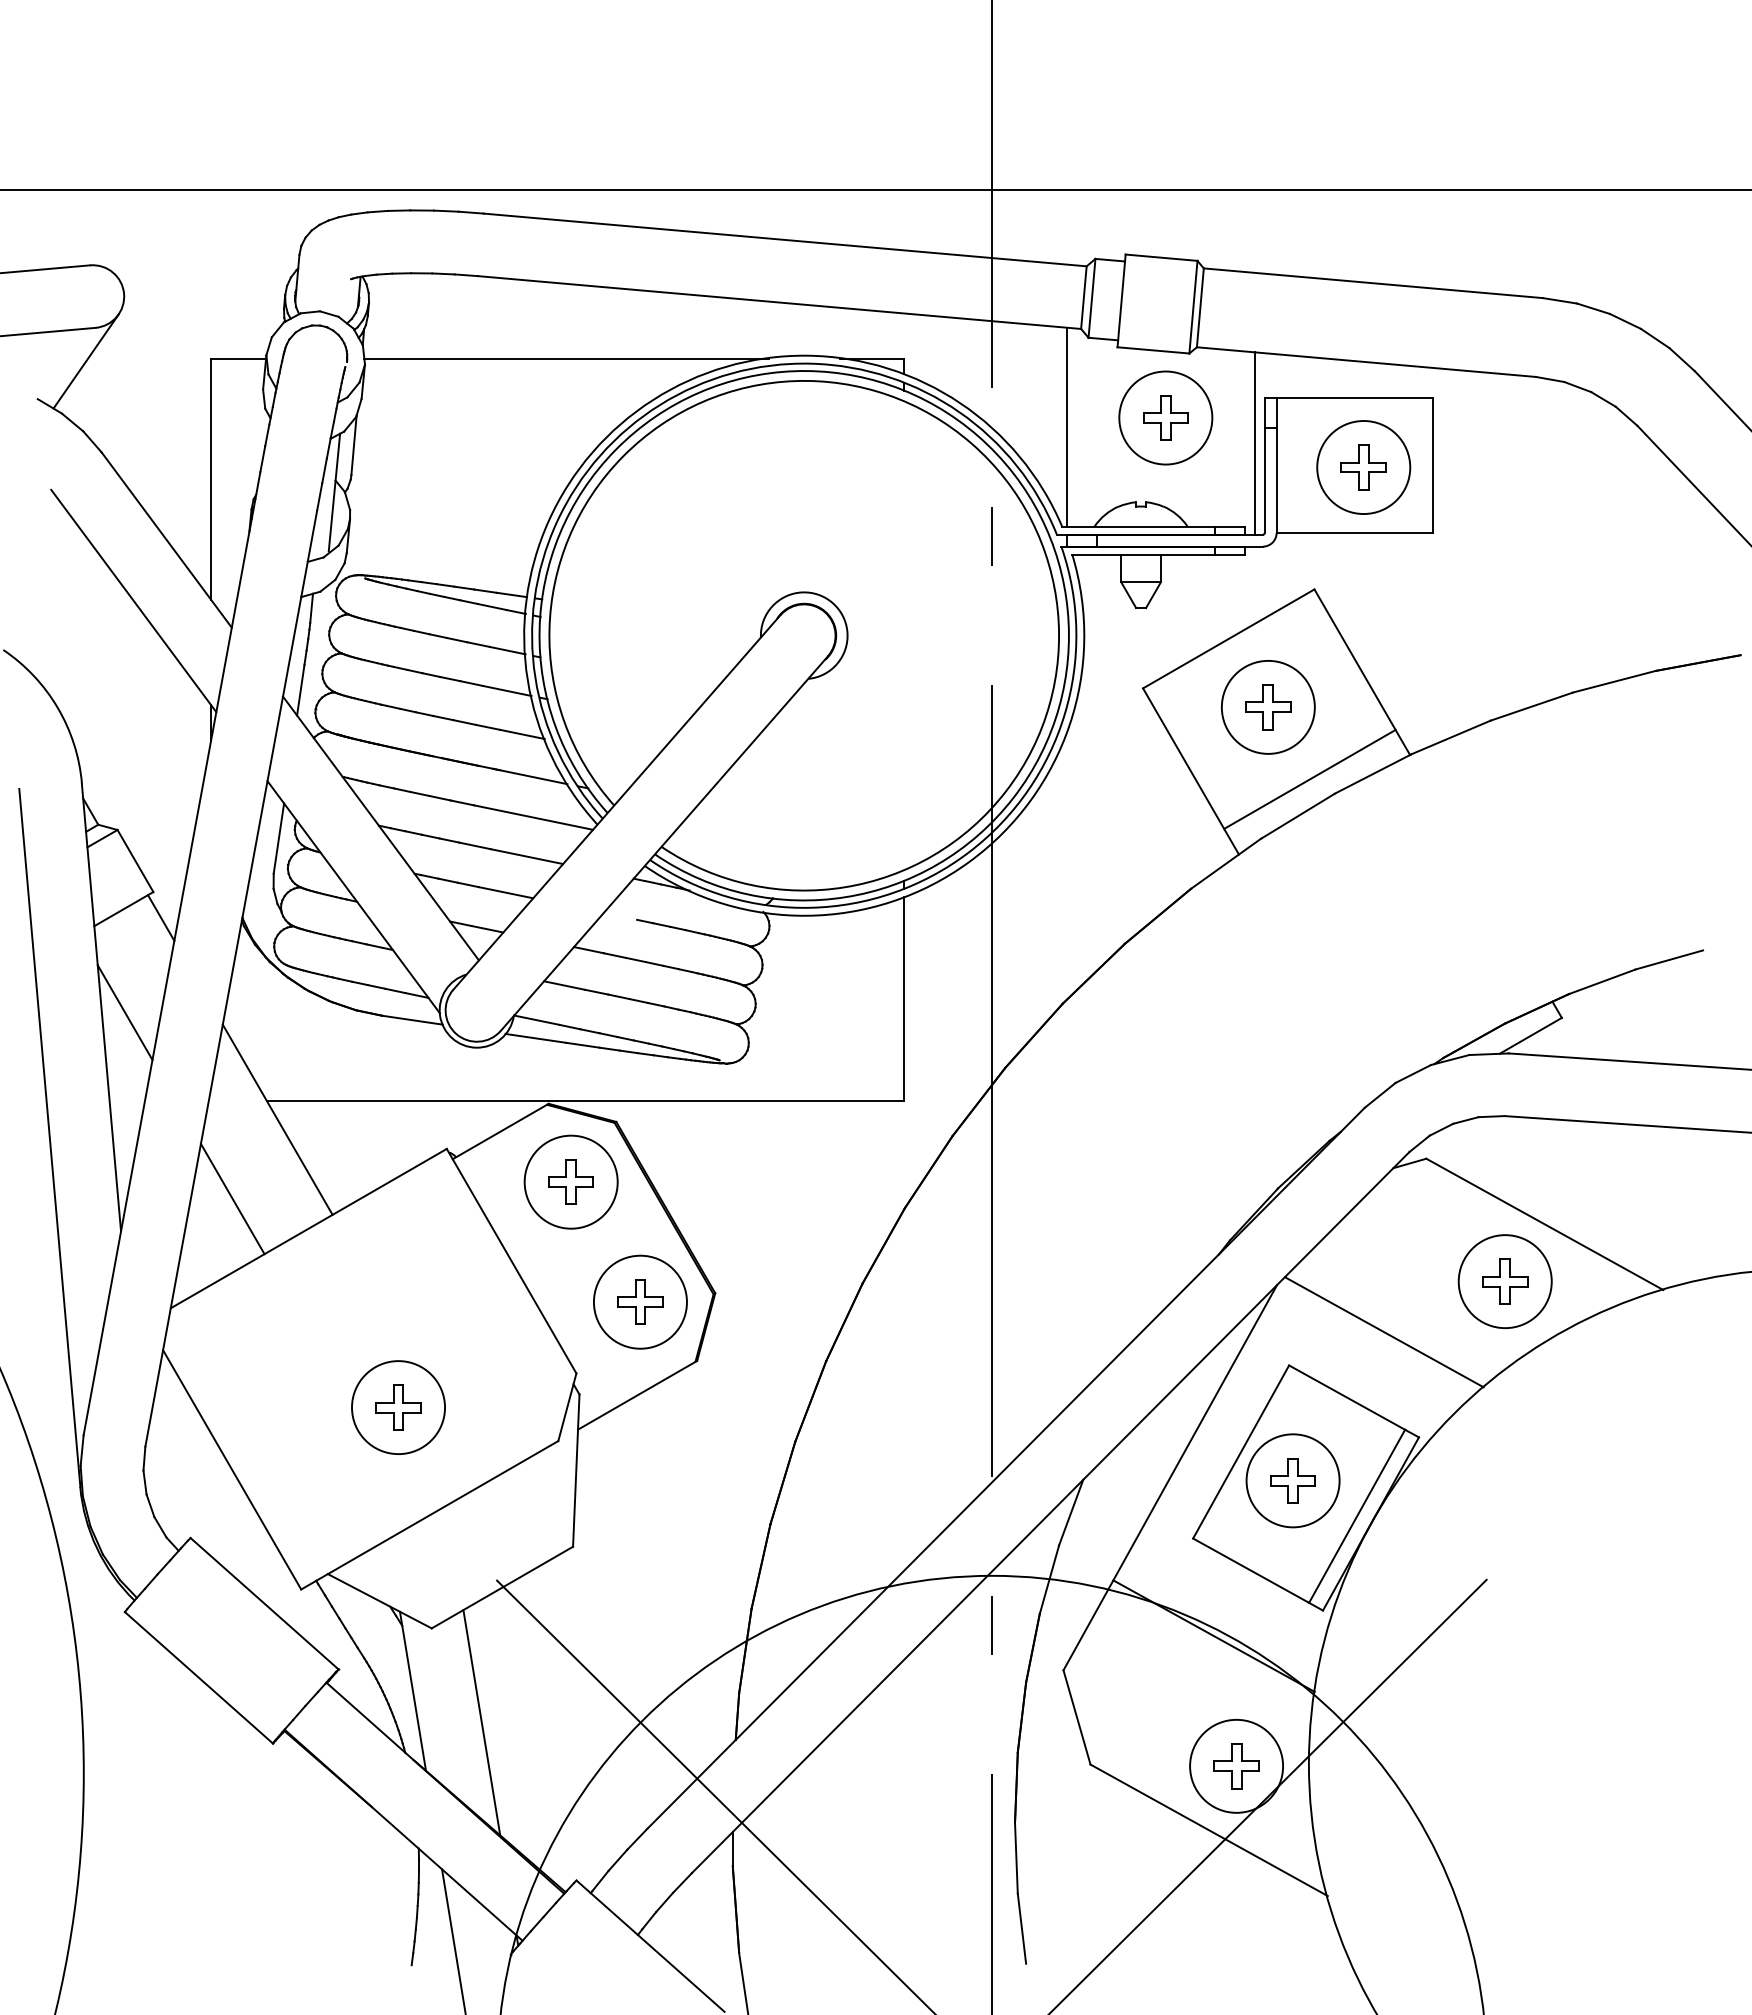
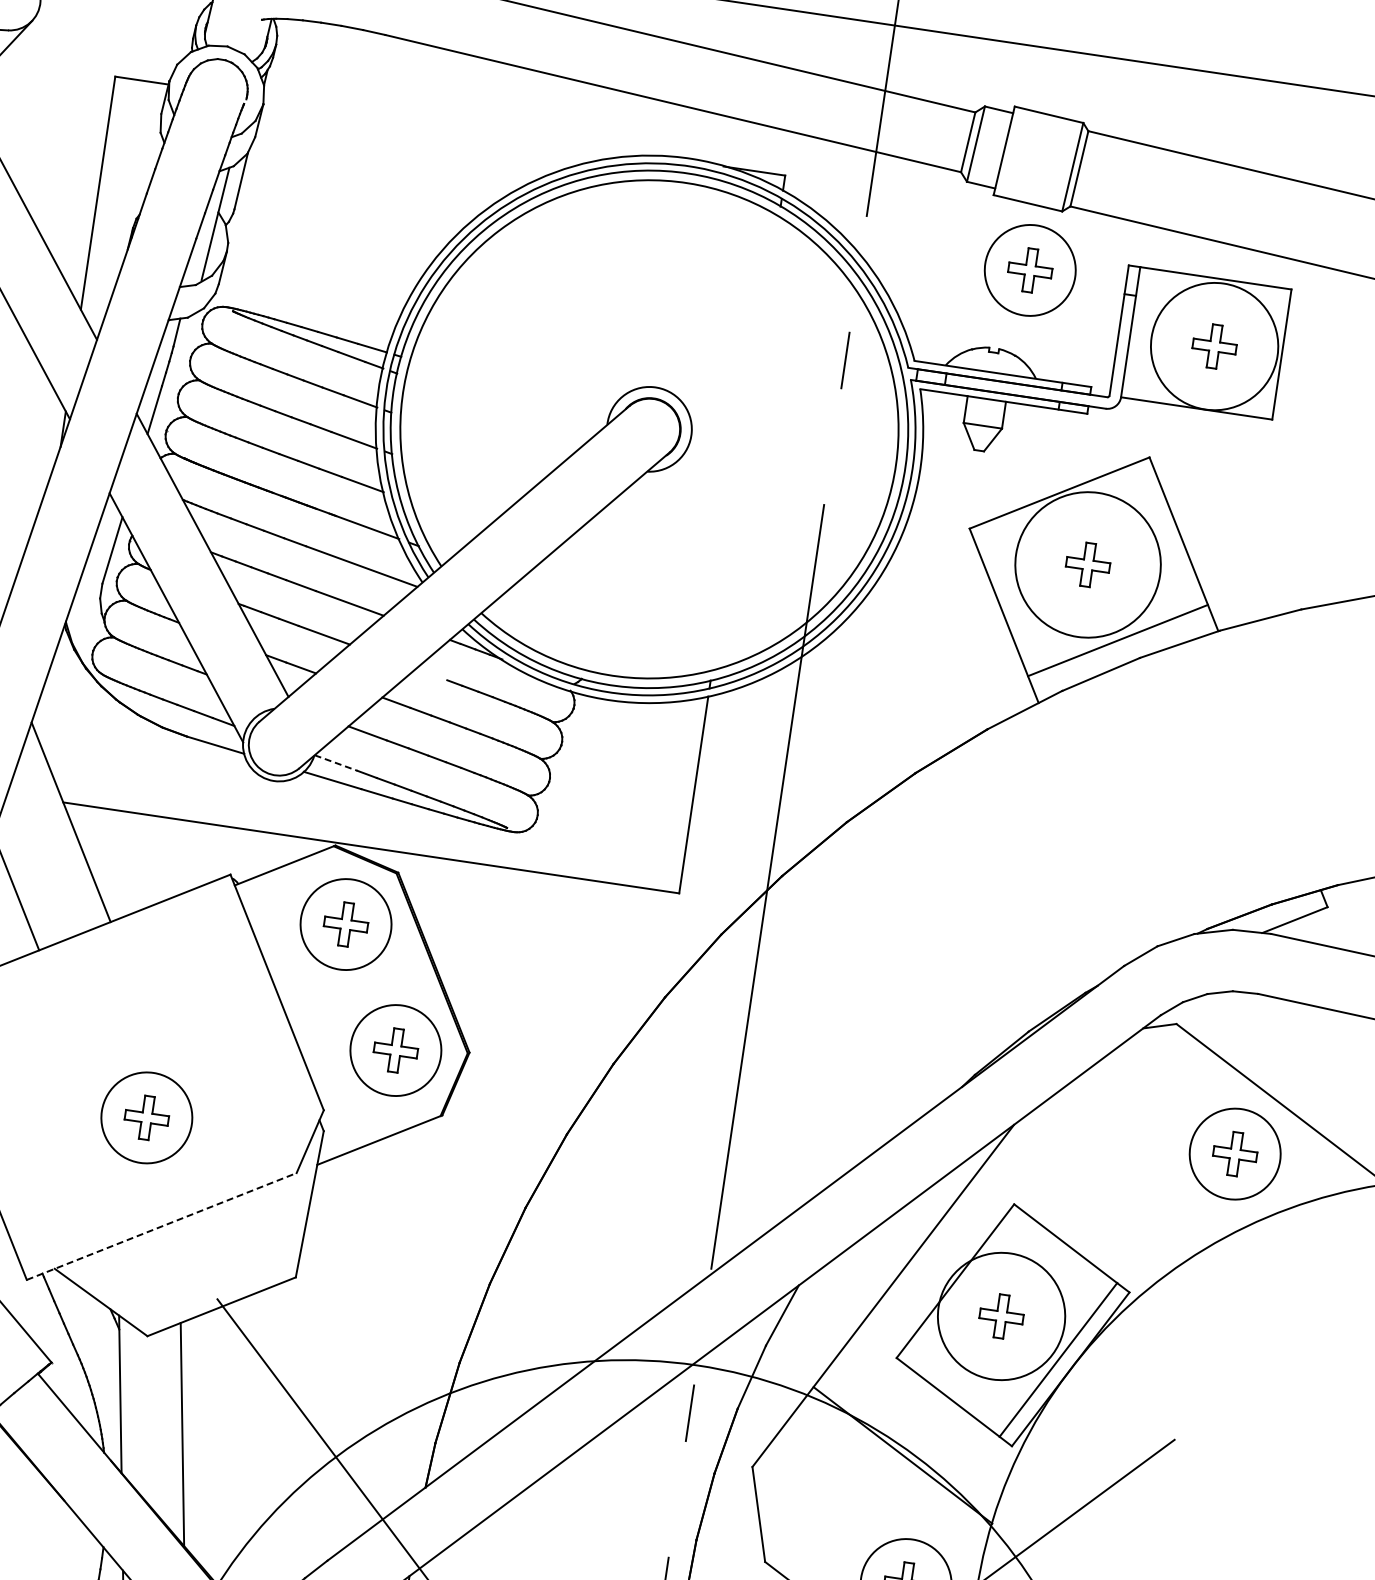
line: (566, 358) -> (459, 127), removed
line: (1066, 426) -> (933, 264), removed
line: (1254, 443) -> (1112, 307), removed
circle: (1363, 467) -> (1214, 346), size x1.4
circle: (1267, 706) -> (1087, 563), size x1.6
line: (537, 1020) -> (336, 763), solid -> dashed
line: (1383, 1332) -> (1110, 1185), removed
circle: (1292, 1480) -> (1001, 1316), size x1.4
line: (430, 1515) -> (162, 1226), solid -> dashed

